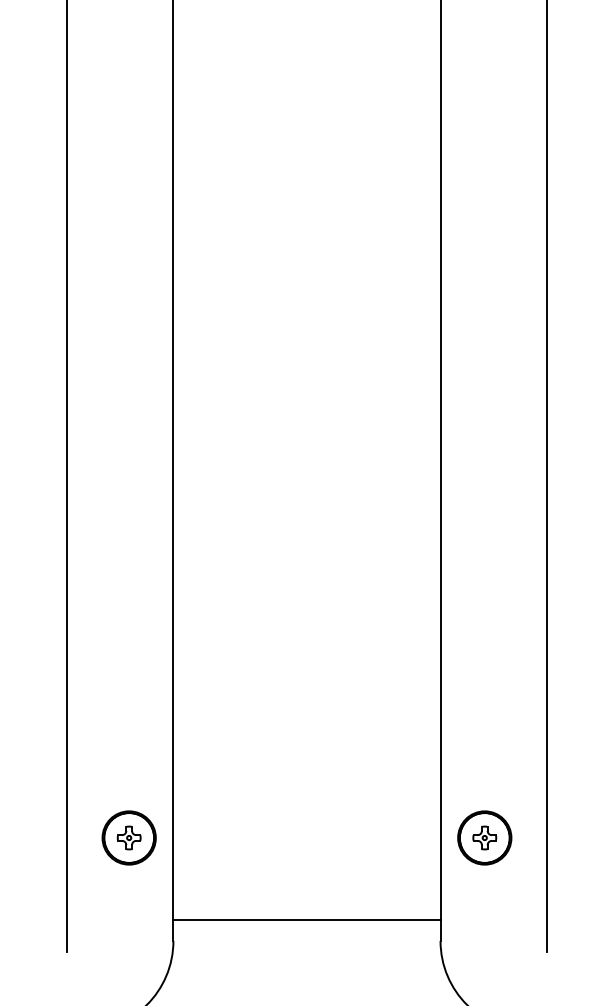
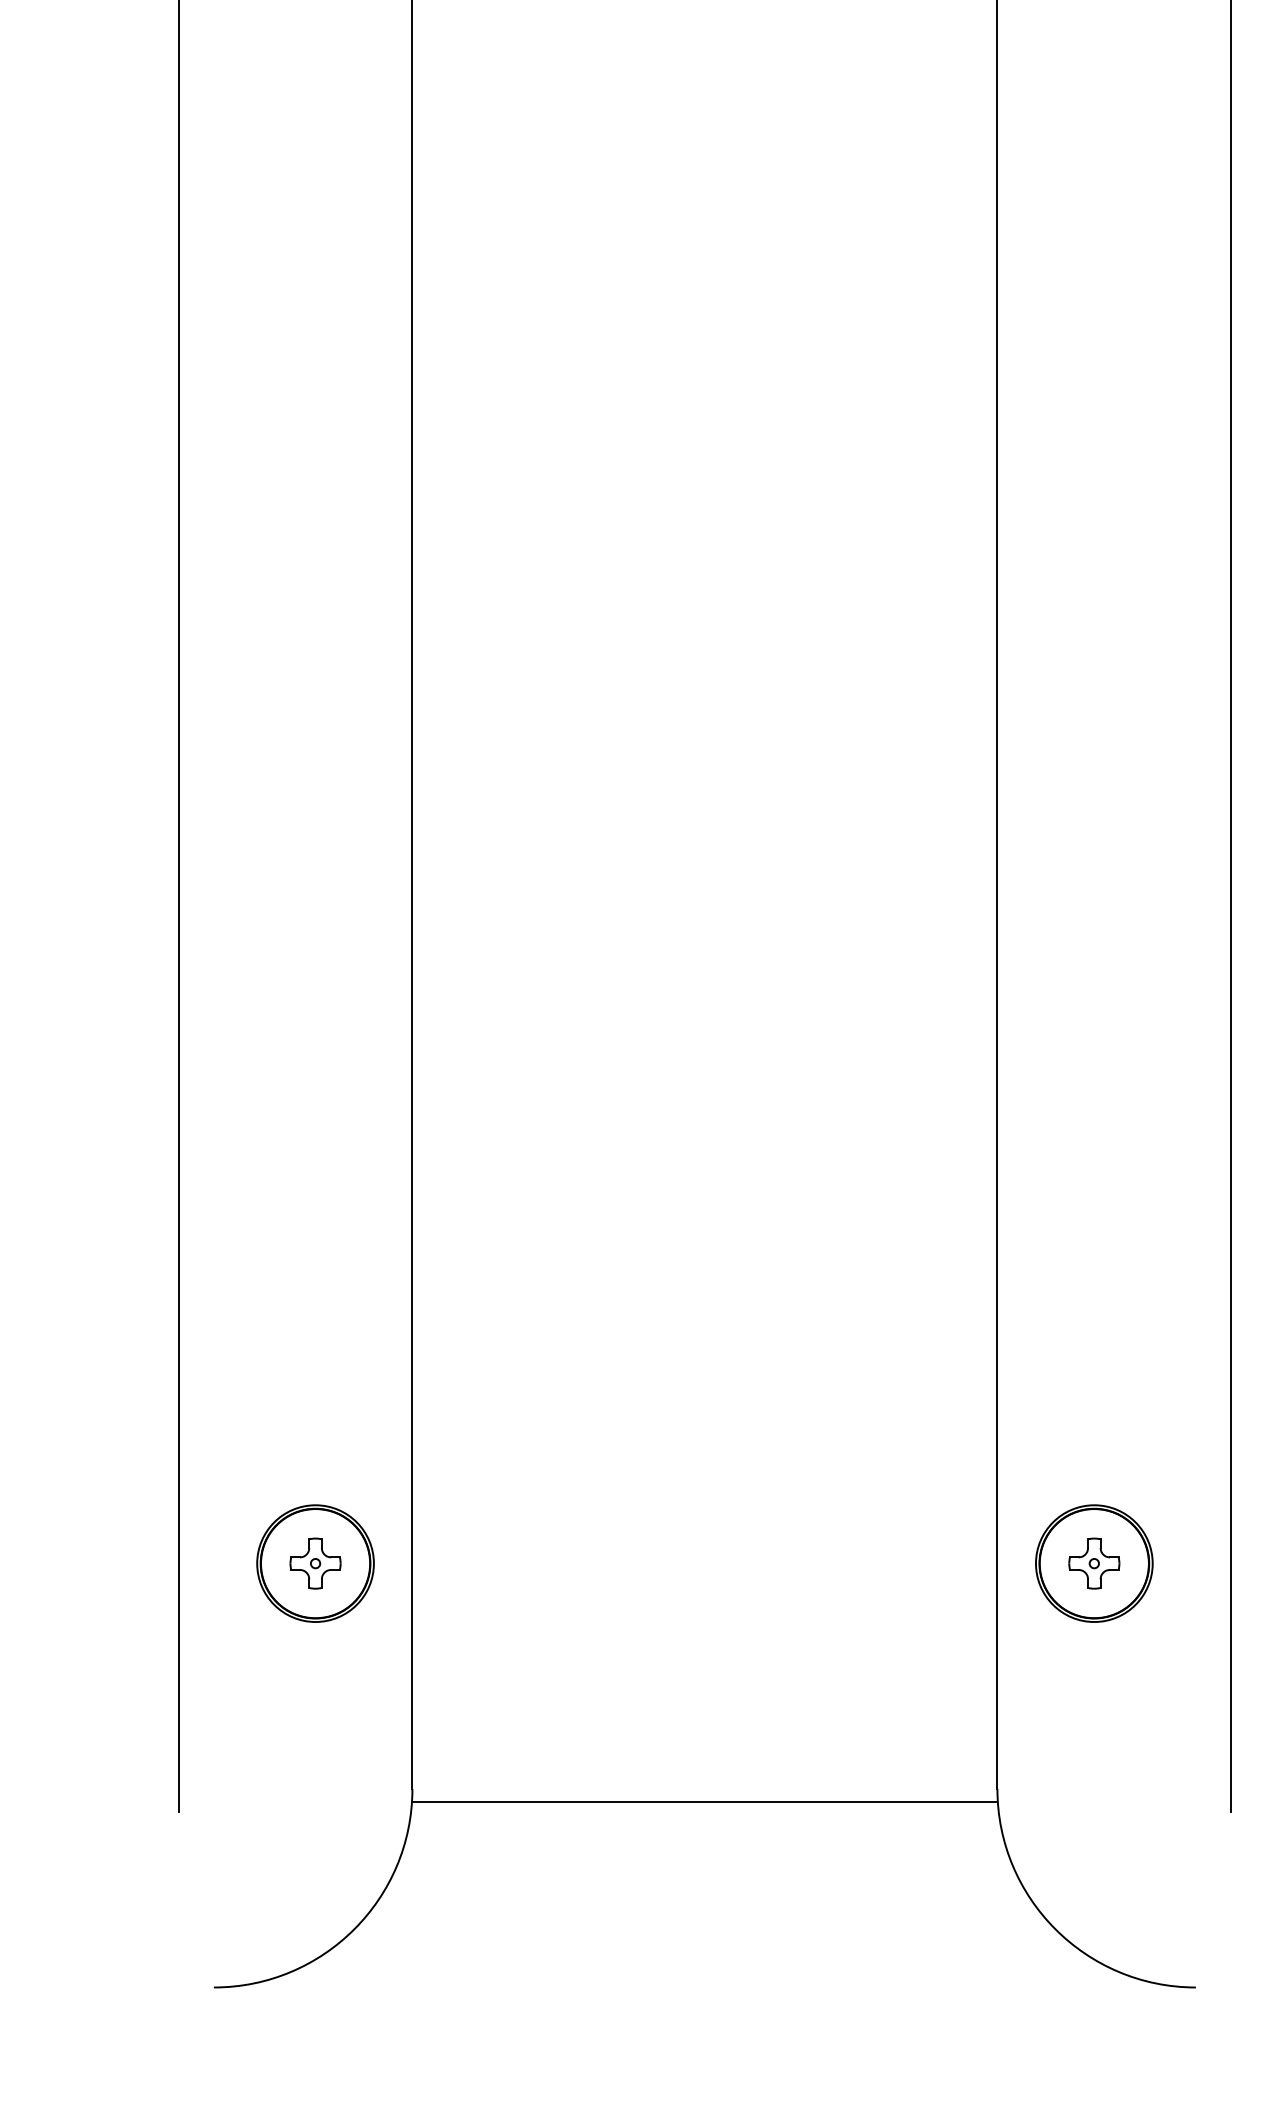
line: (306, 919) -> (703, 1801), moved

